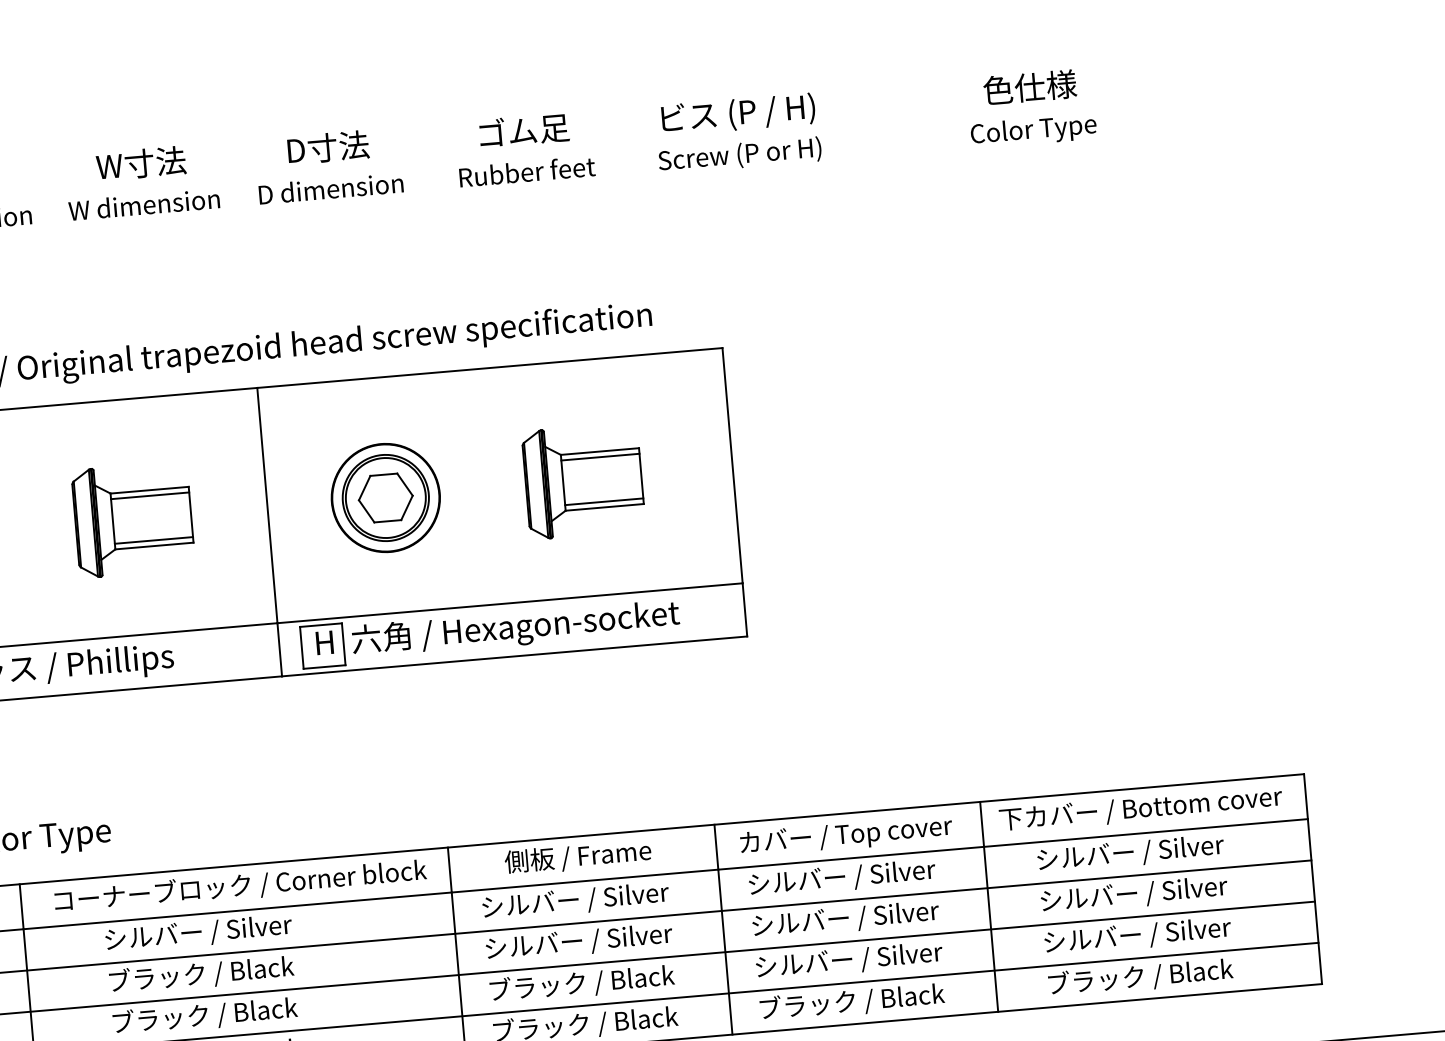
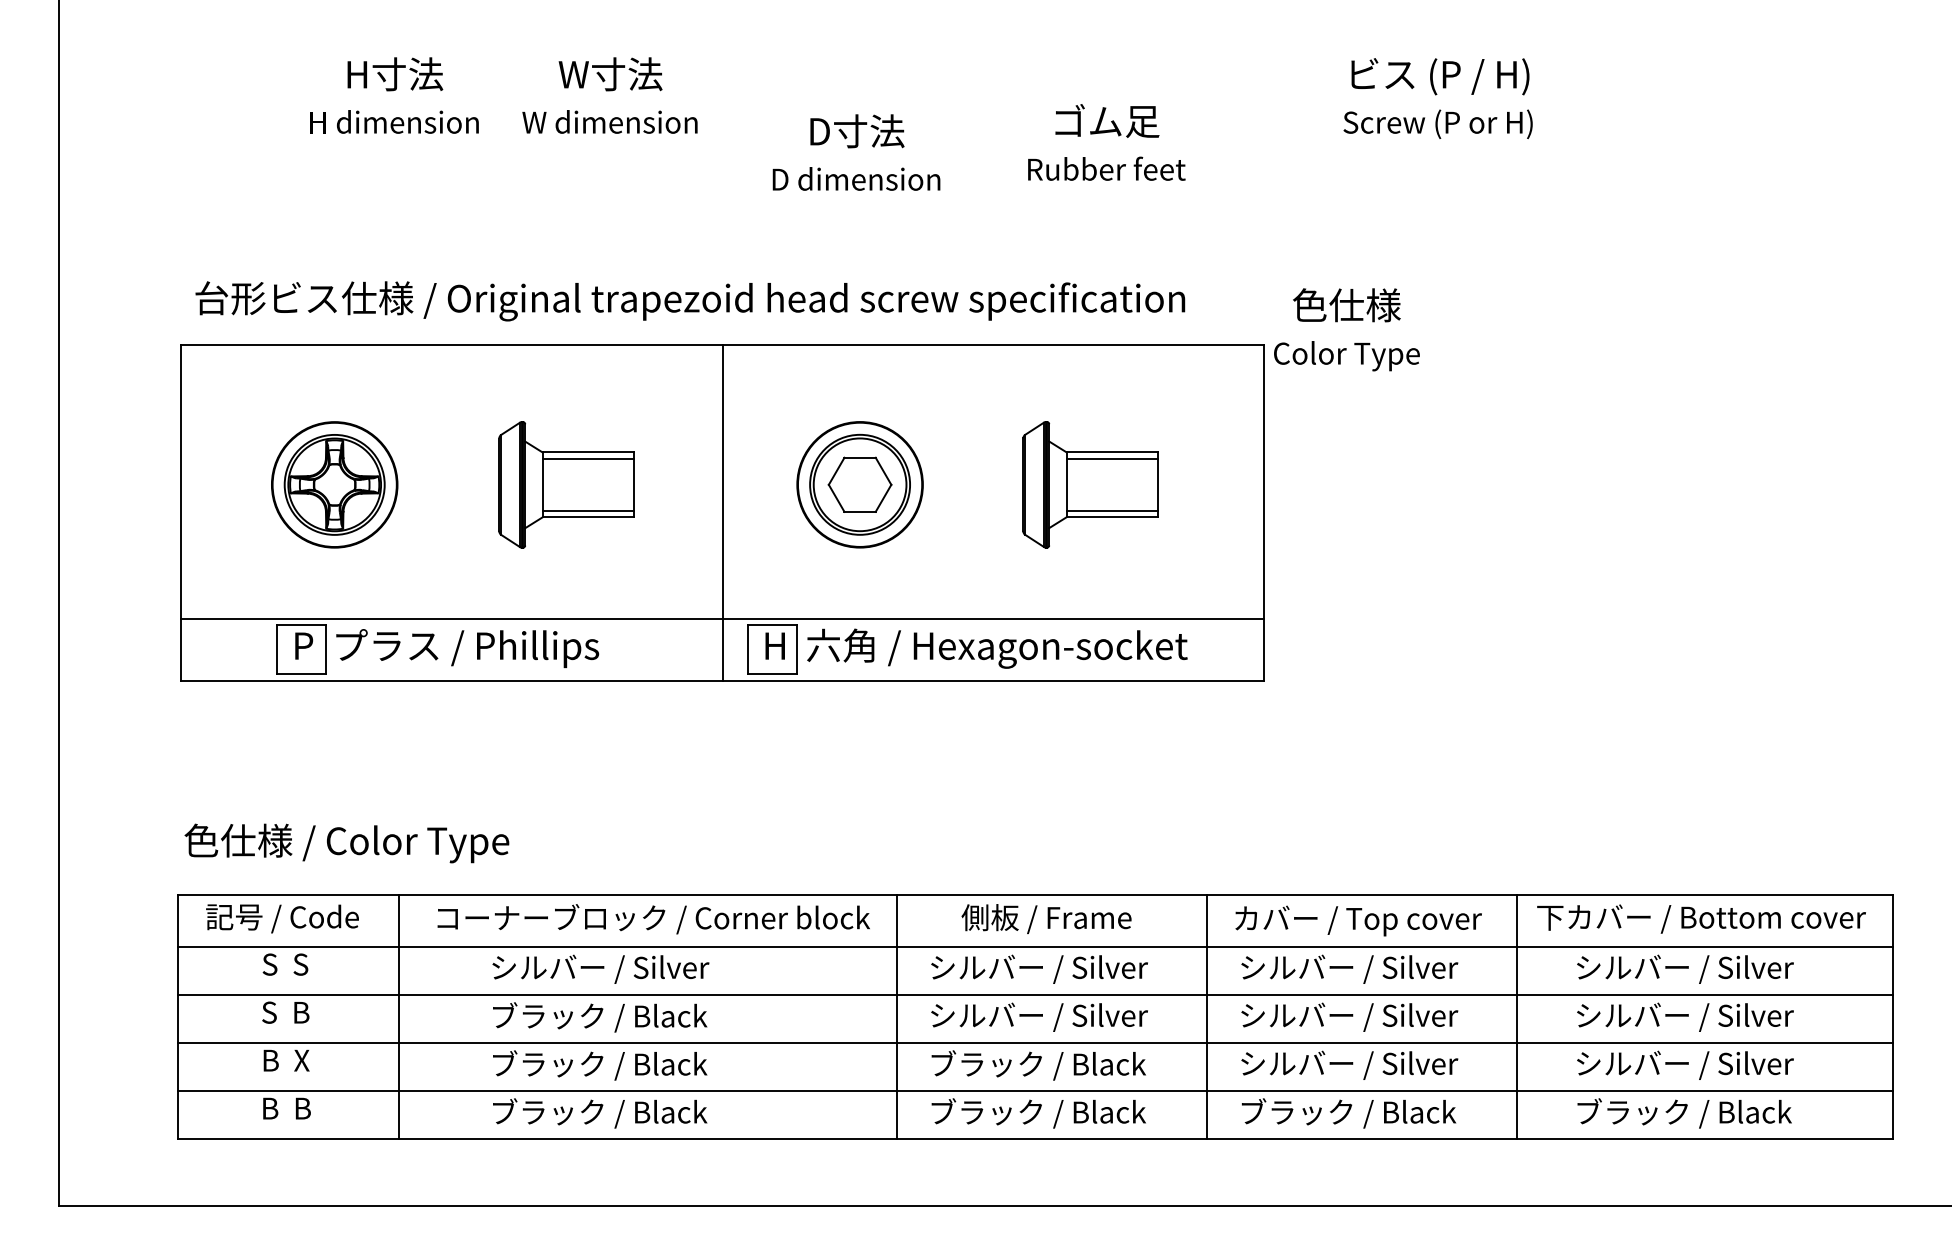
text: (1031, 108) -> (1346, 329), moved
text: (737, 133) -> (1437, 98), moved
text: (525, 149) -> (1106, 142), moved
text: (329, 165) -> (856, 152), moved

